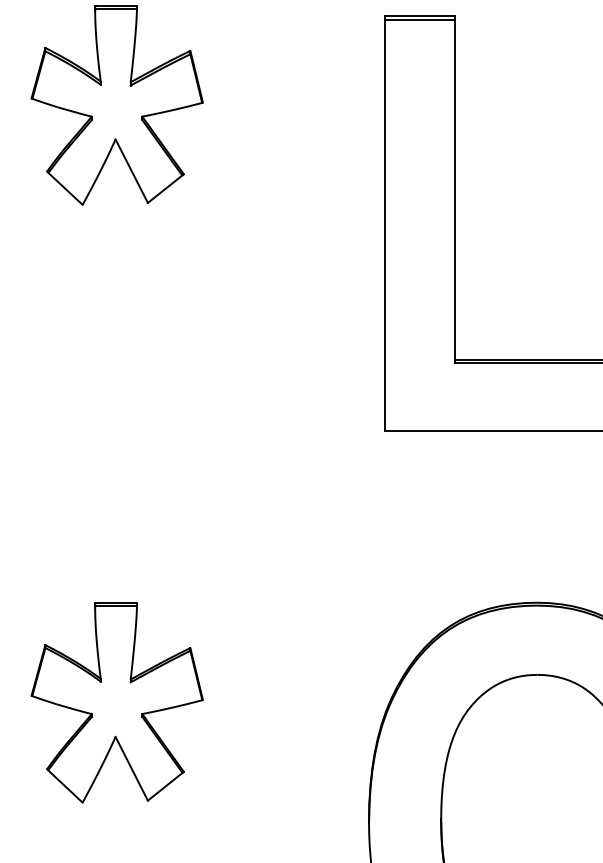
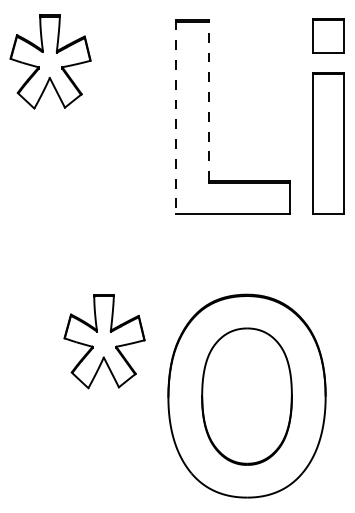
line: (454, 187) -> (208, 100), solid -> dashed
line: (384, 224) -> (175, 117), solid -> dashed
part: (117, 702) -> (104, 341), moved

